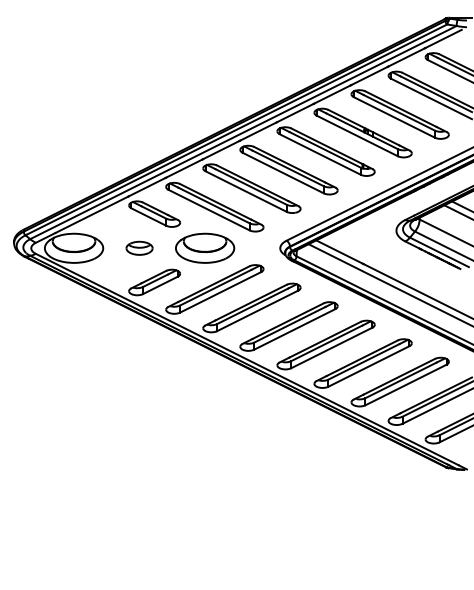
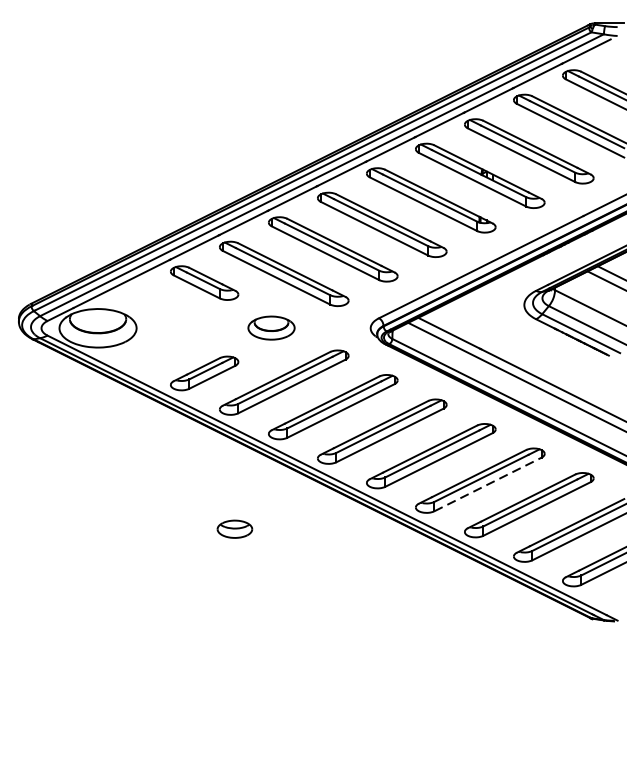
part: (139, 247) -> (234, 528), moved
part: (205, 247) -> (271, 327), size x0.6
line: (369, 366) -> (488, 484), solid -> dashed

